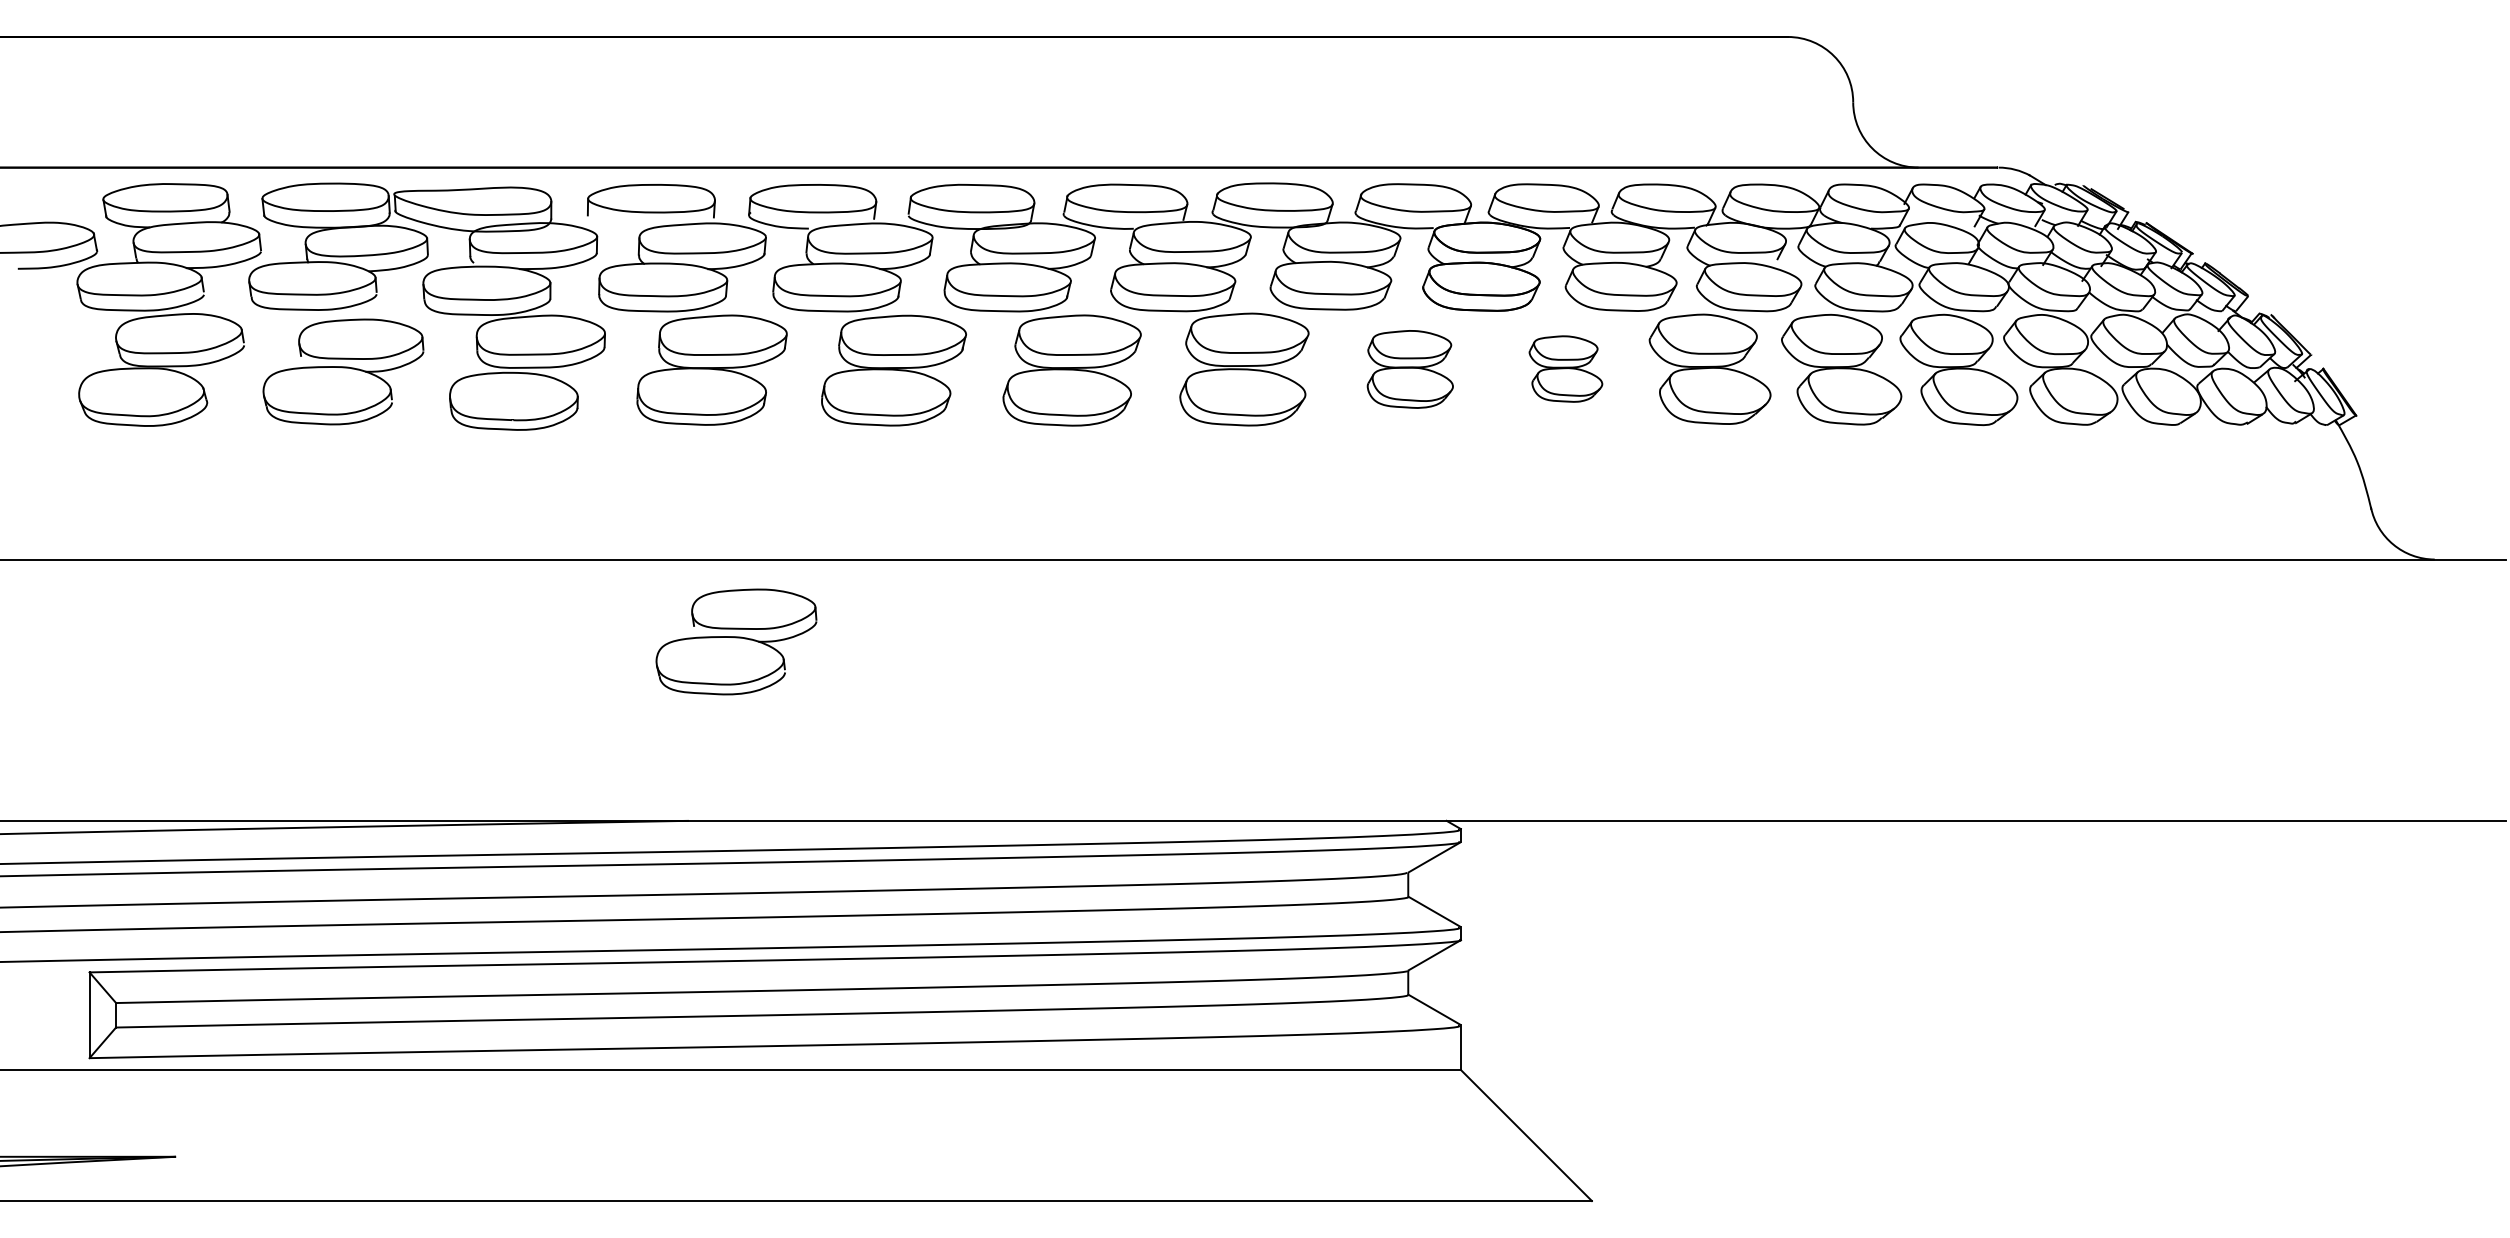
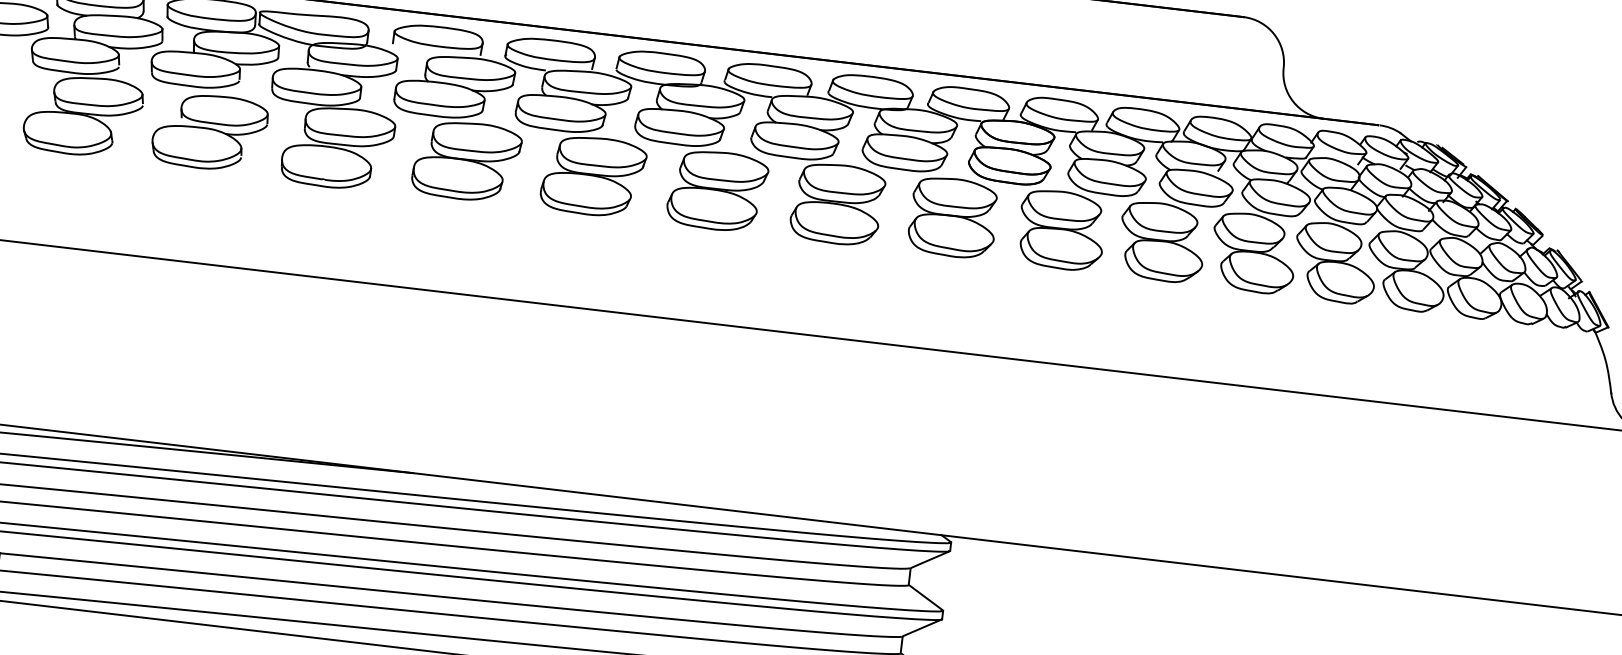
part: (1565, 368) -> (1061, 229), size x1.67
part: (1410, 369) -> (953, 217), size x1.43
part: (736, 641) -> (461, 352), removed

